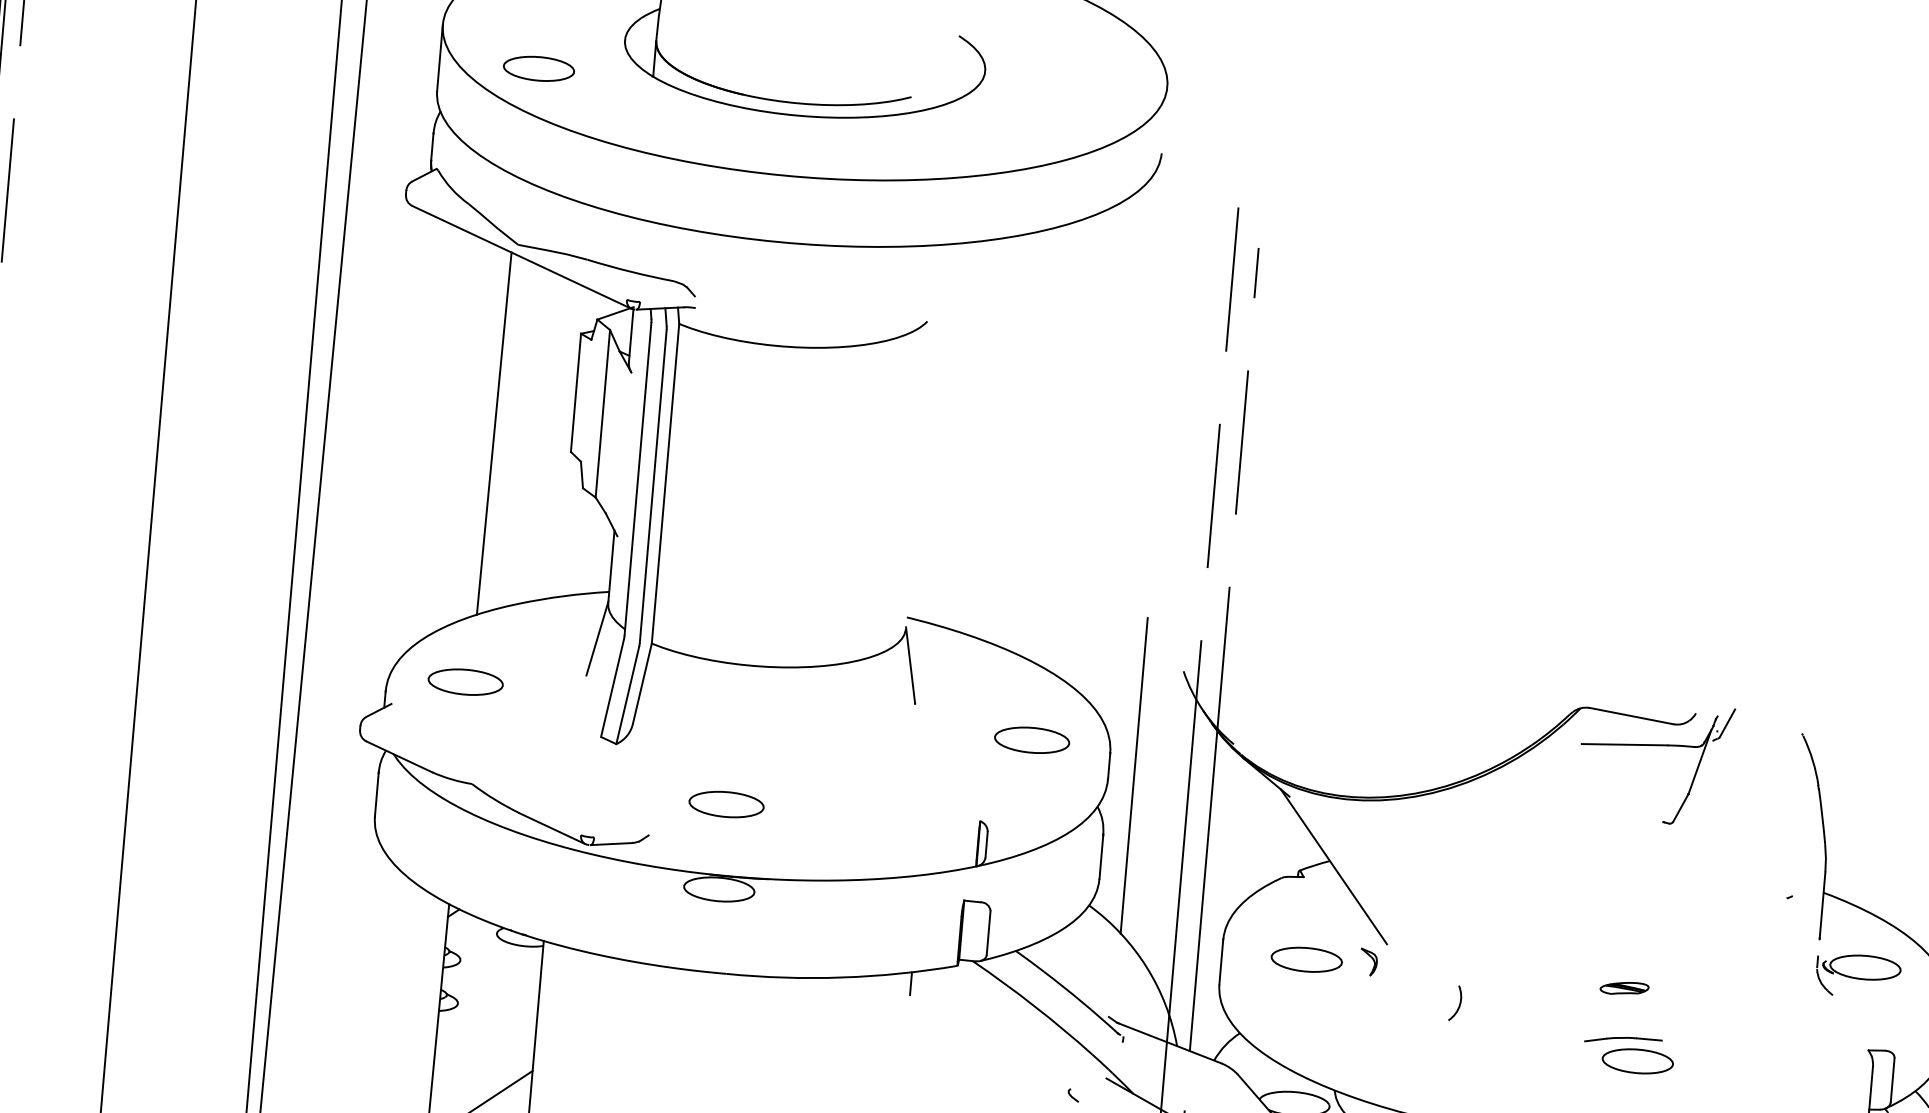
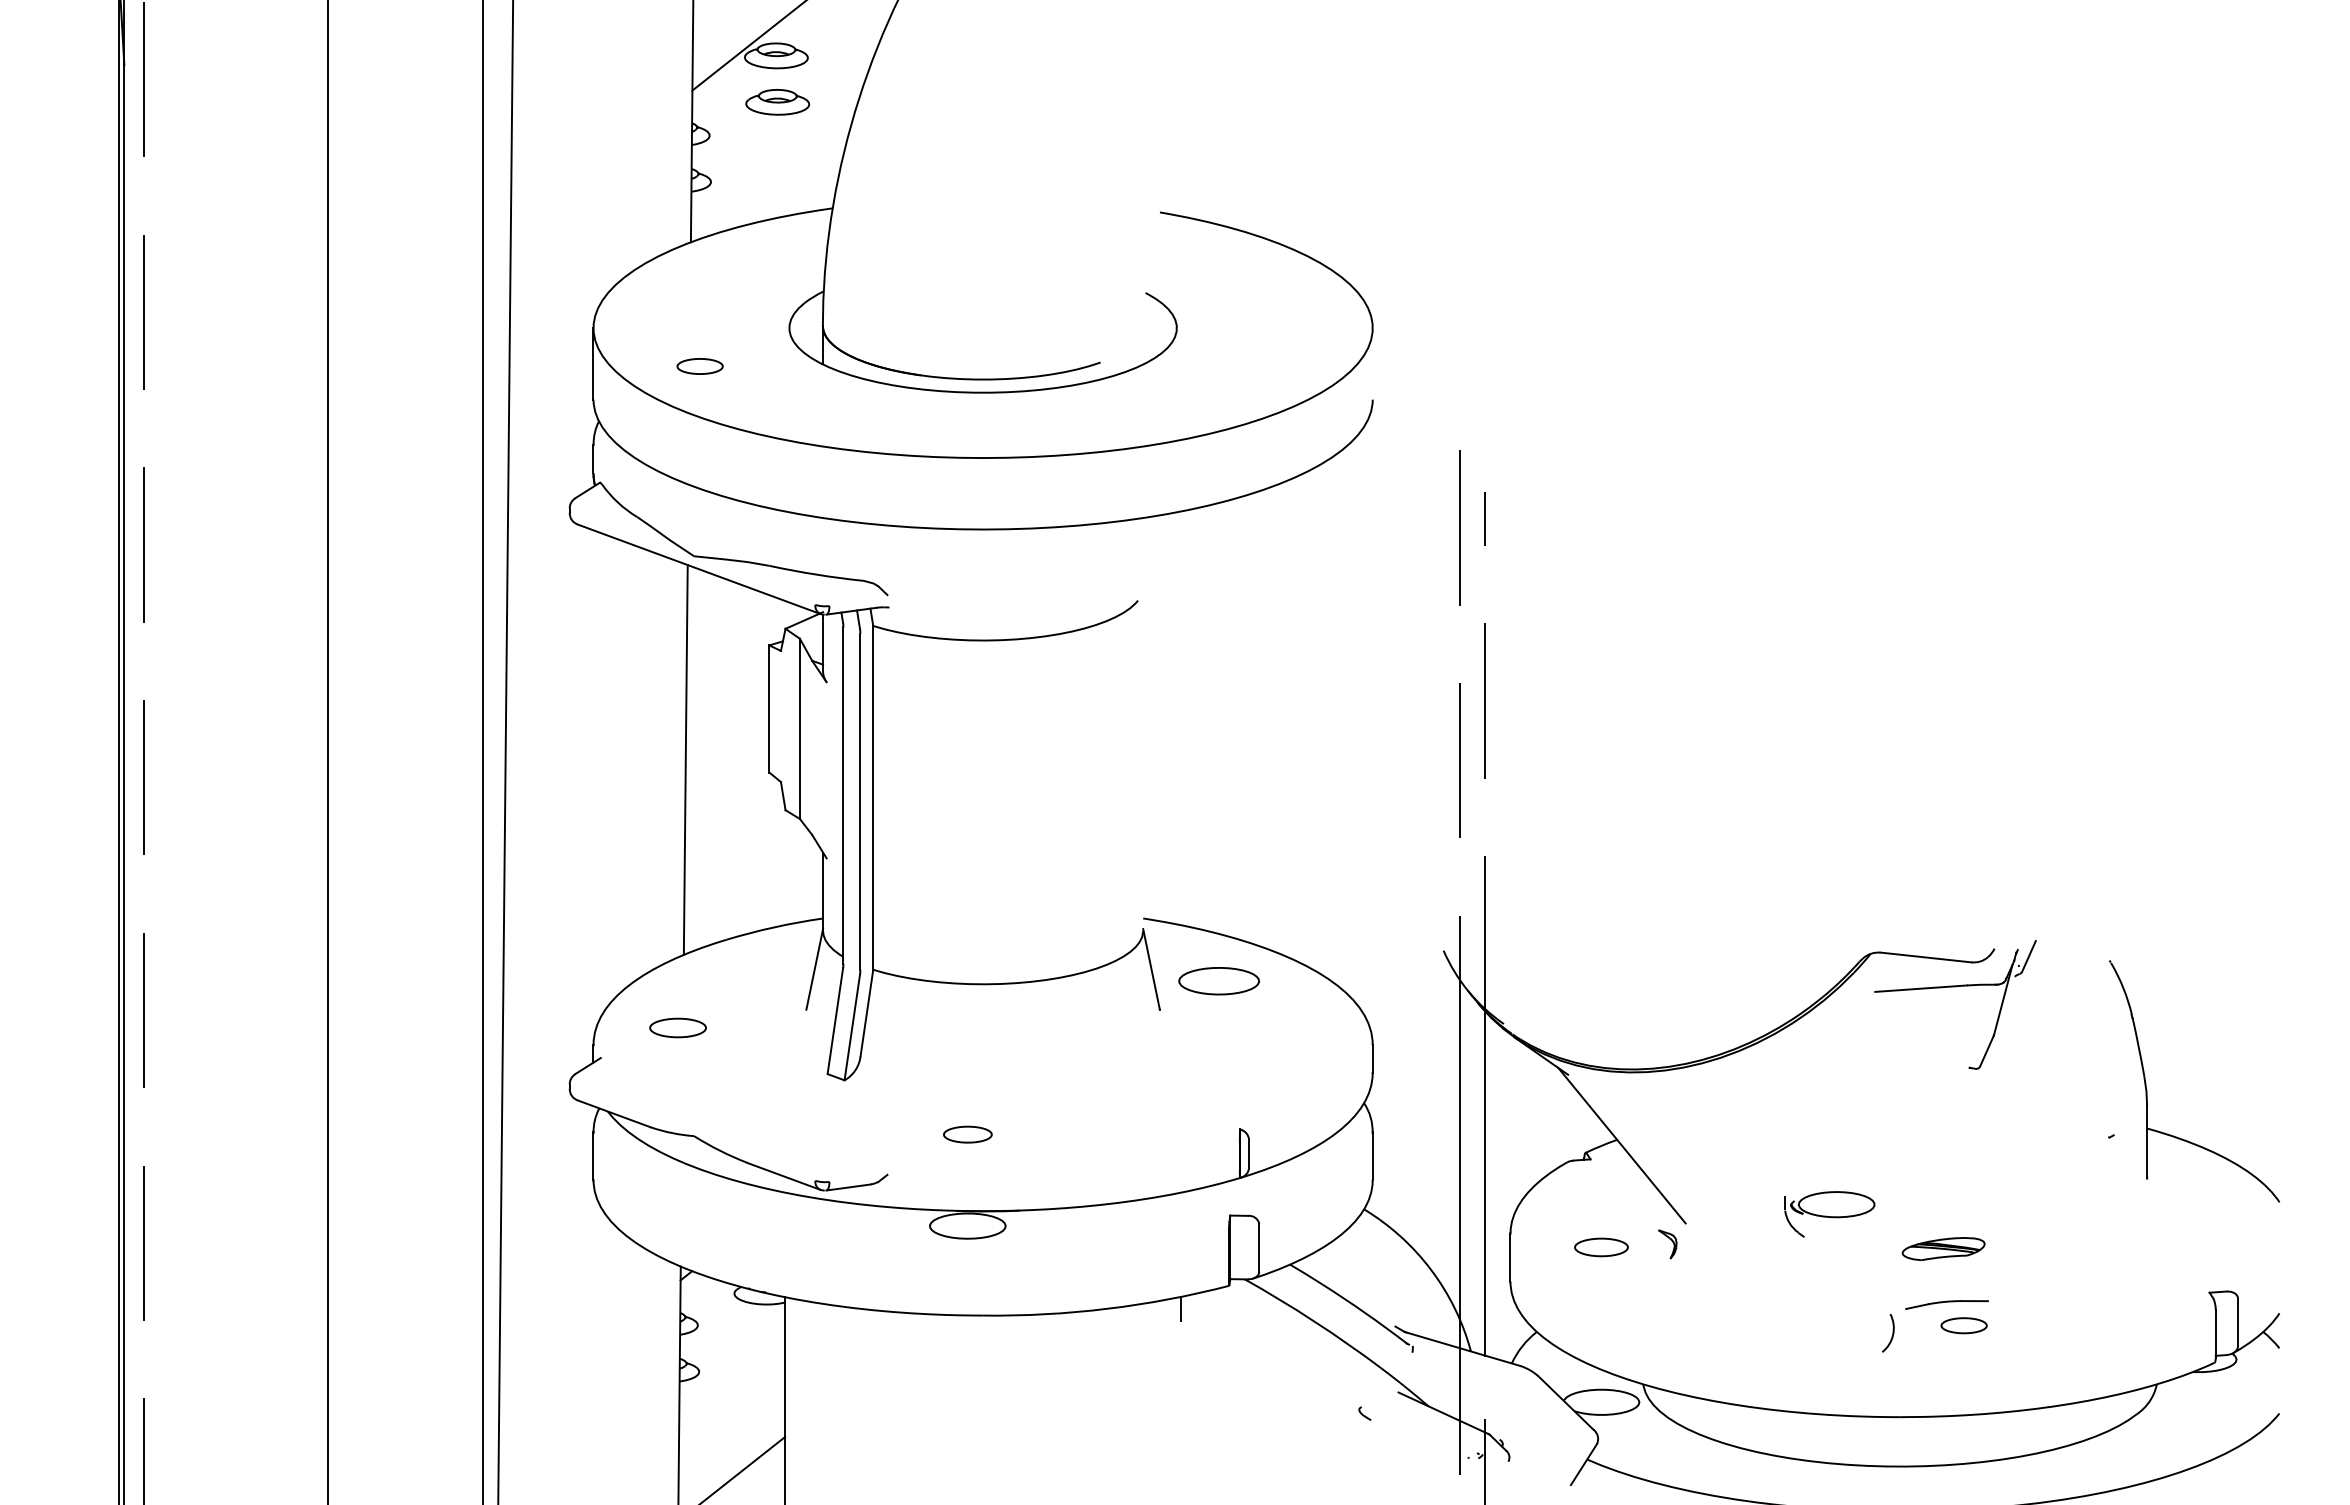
part: (538, 68) -> (699, 366), size x0.6
part: (465, 681) -> (677, 1027), size x0.7
part: (1031, 740) -> (1218, 981), moved
line: (1134, 775) -> (1400, 1066), removed
part: (726, 804) -> (967, 1134), size x0.6
part: (1306, 959) -> (1601, 1247), size x0.7
part: (1858, 976) -> (1829, 1214), moved
part: (1623, 987) -> (1942, 1248), size x1.6
arc: (1459, 1003) -> (1892, 1333), moved
part: (1637, 1061) -> (1963, 1325), size x0.6

